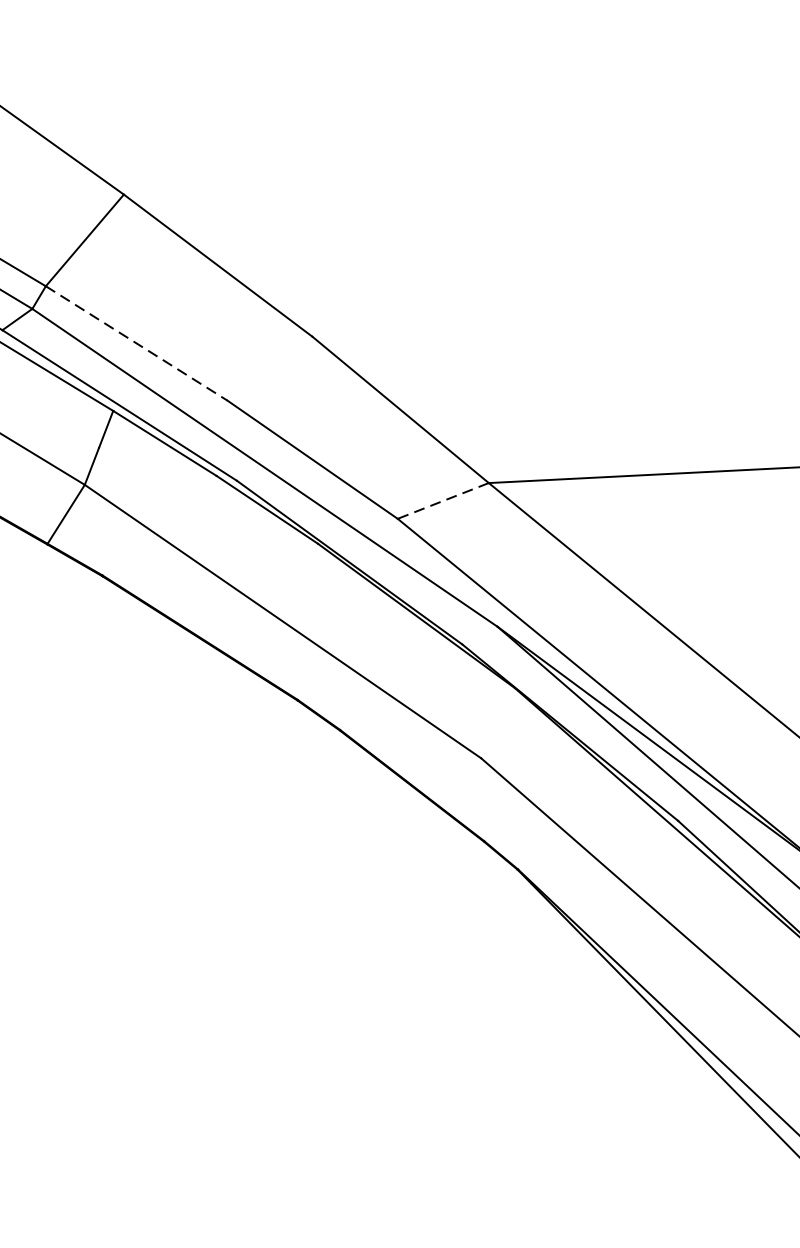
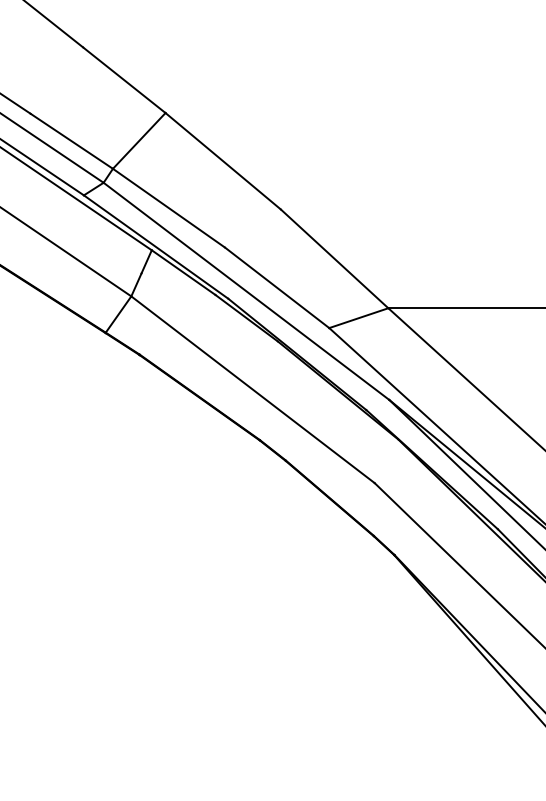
line: (137, 344) -> (169, 208), dashed -> solid
line: (442, 501) -> (358, 318), dashed -> solid

